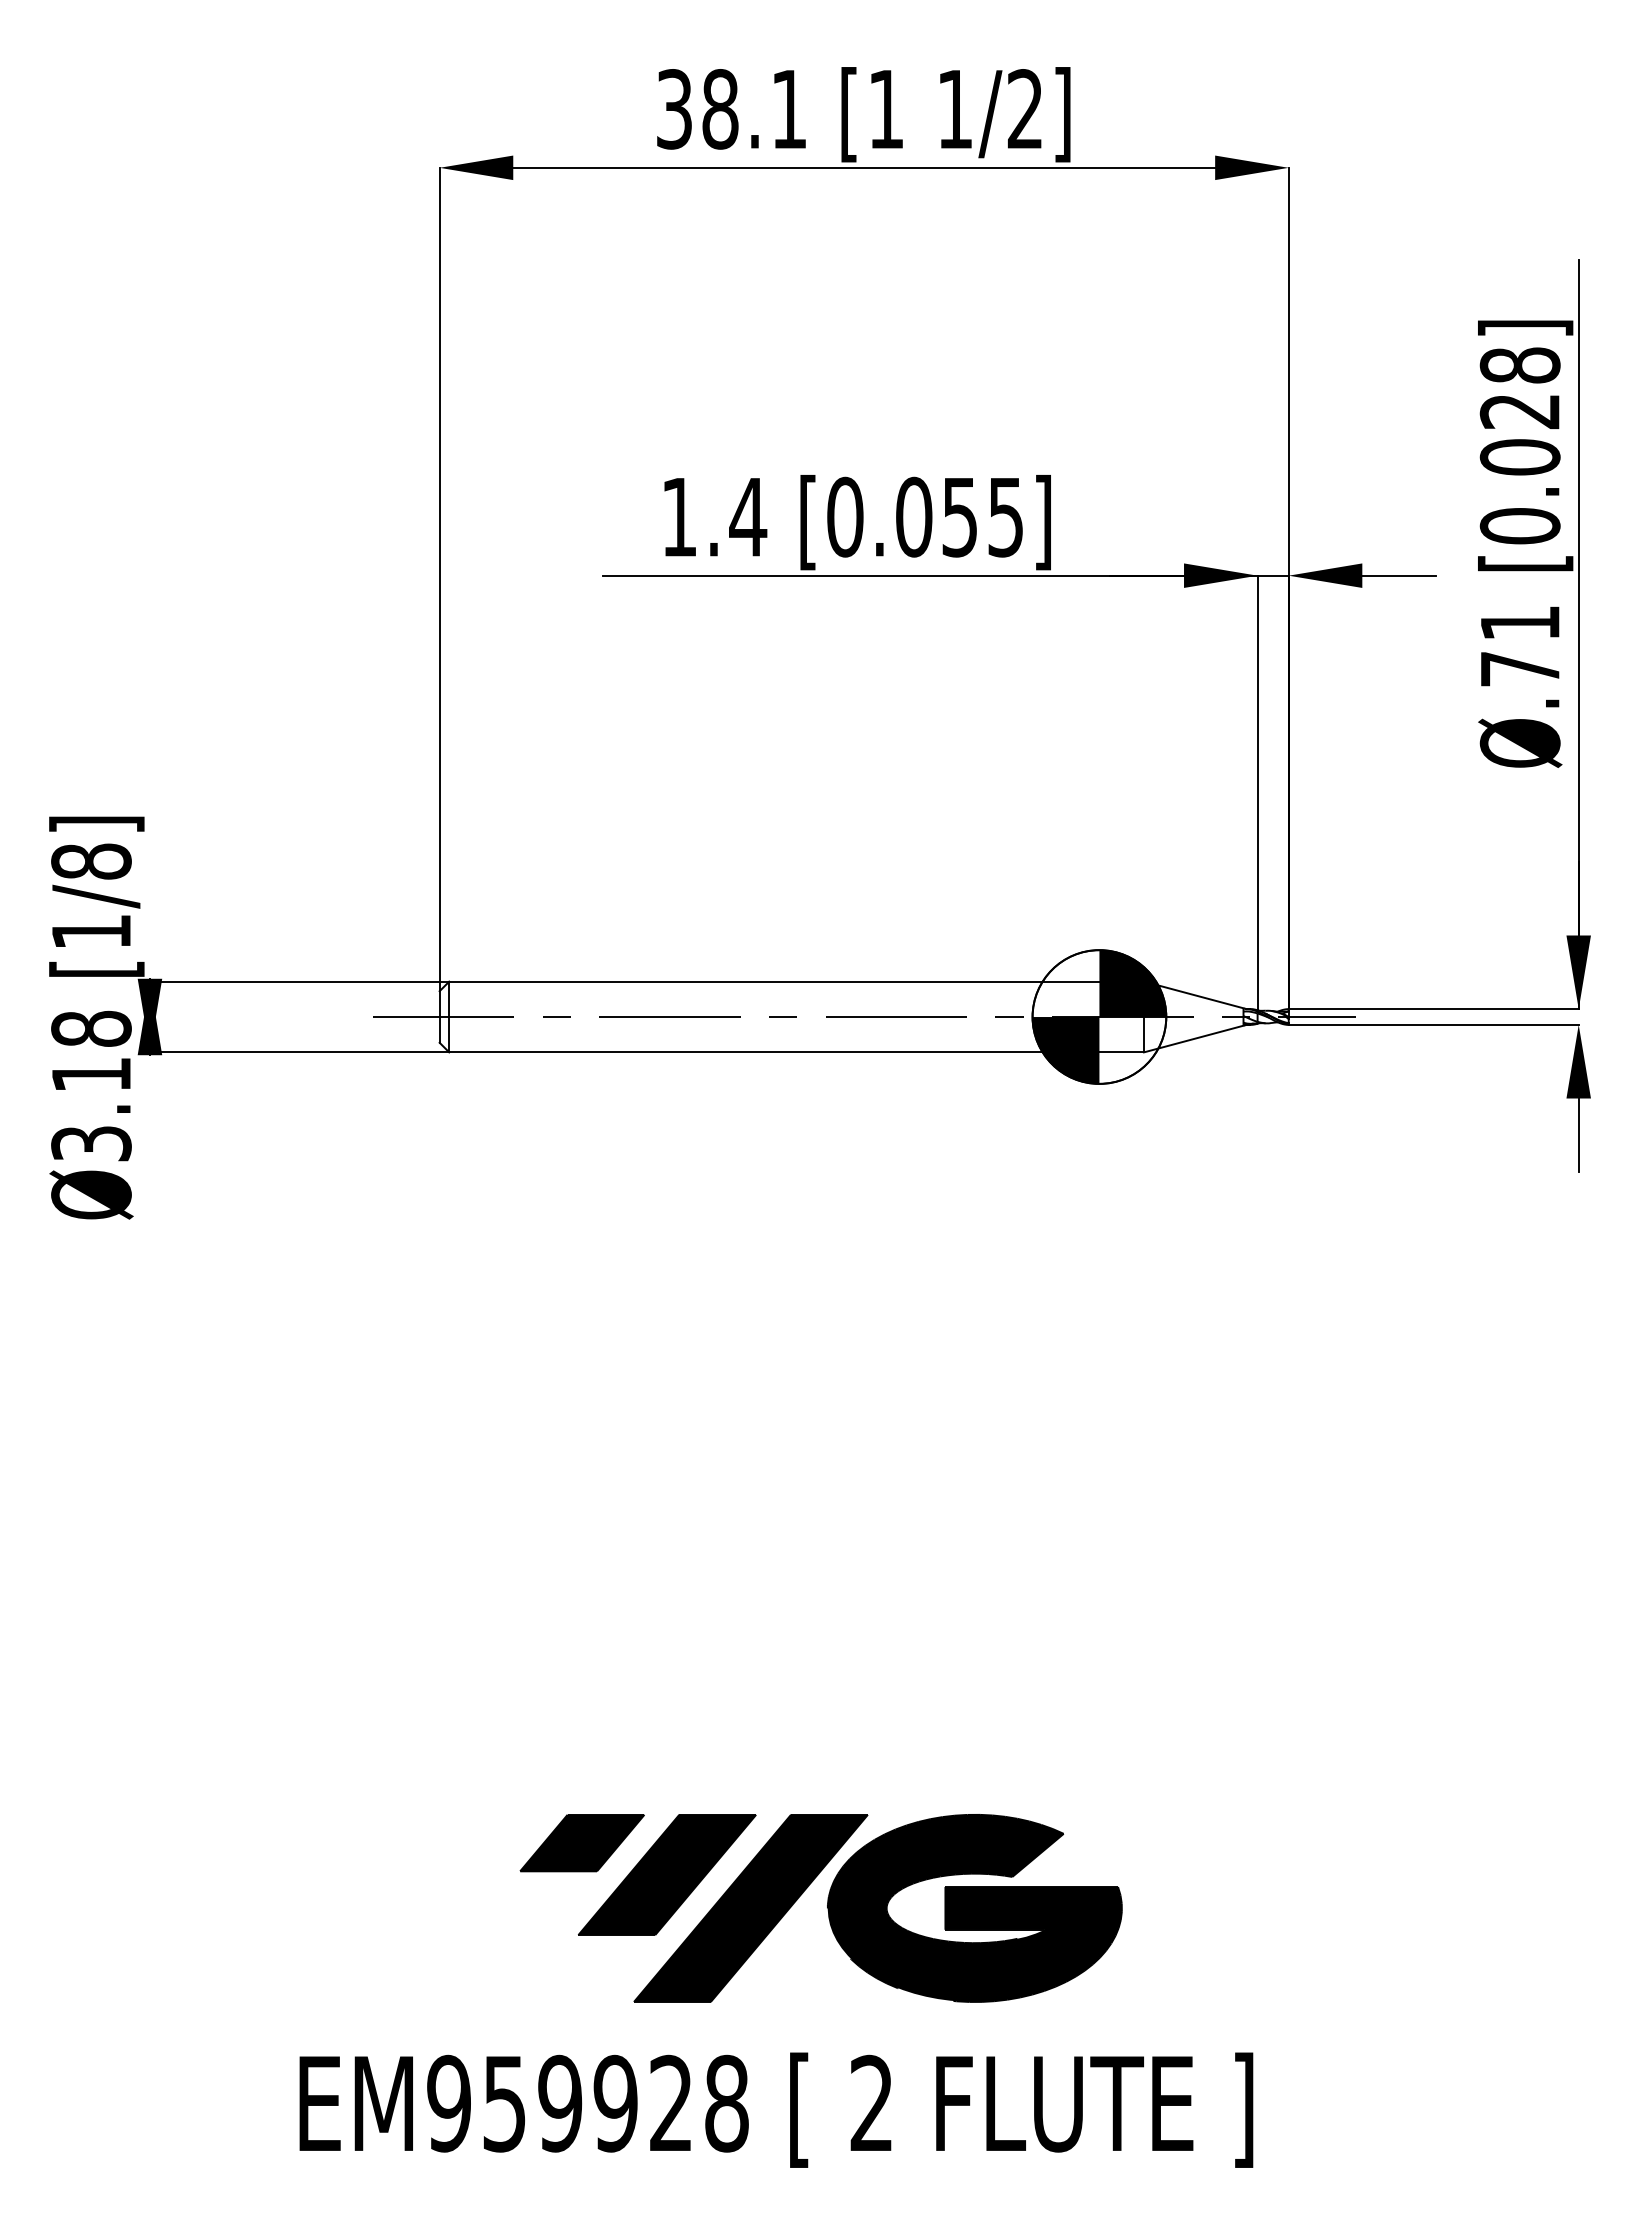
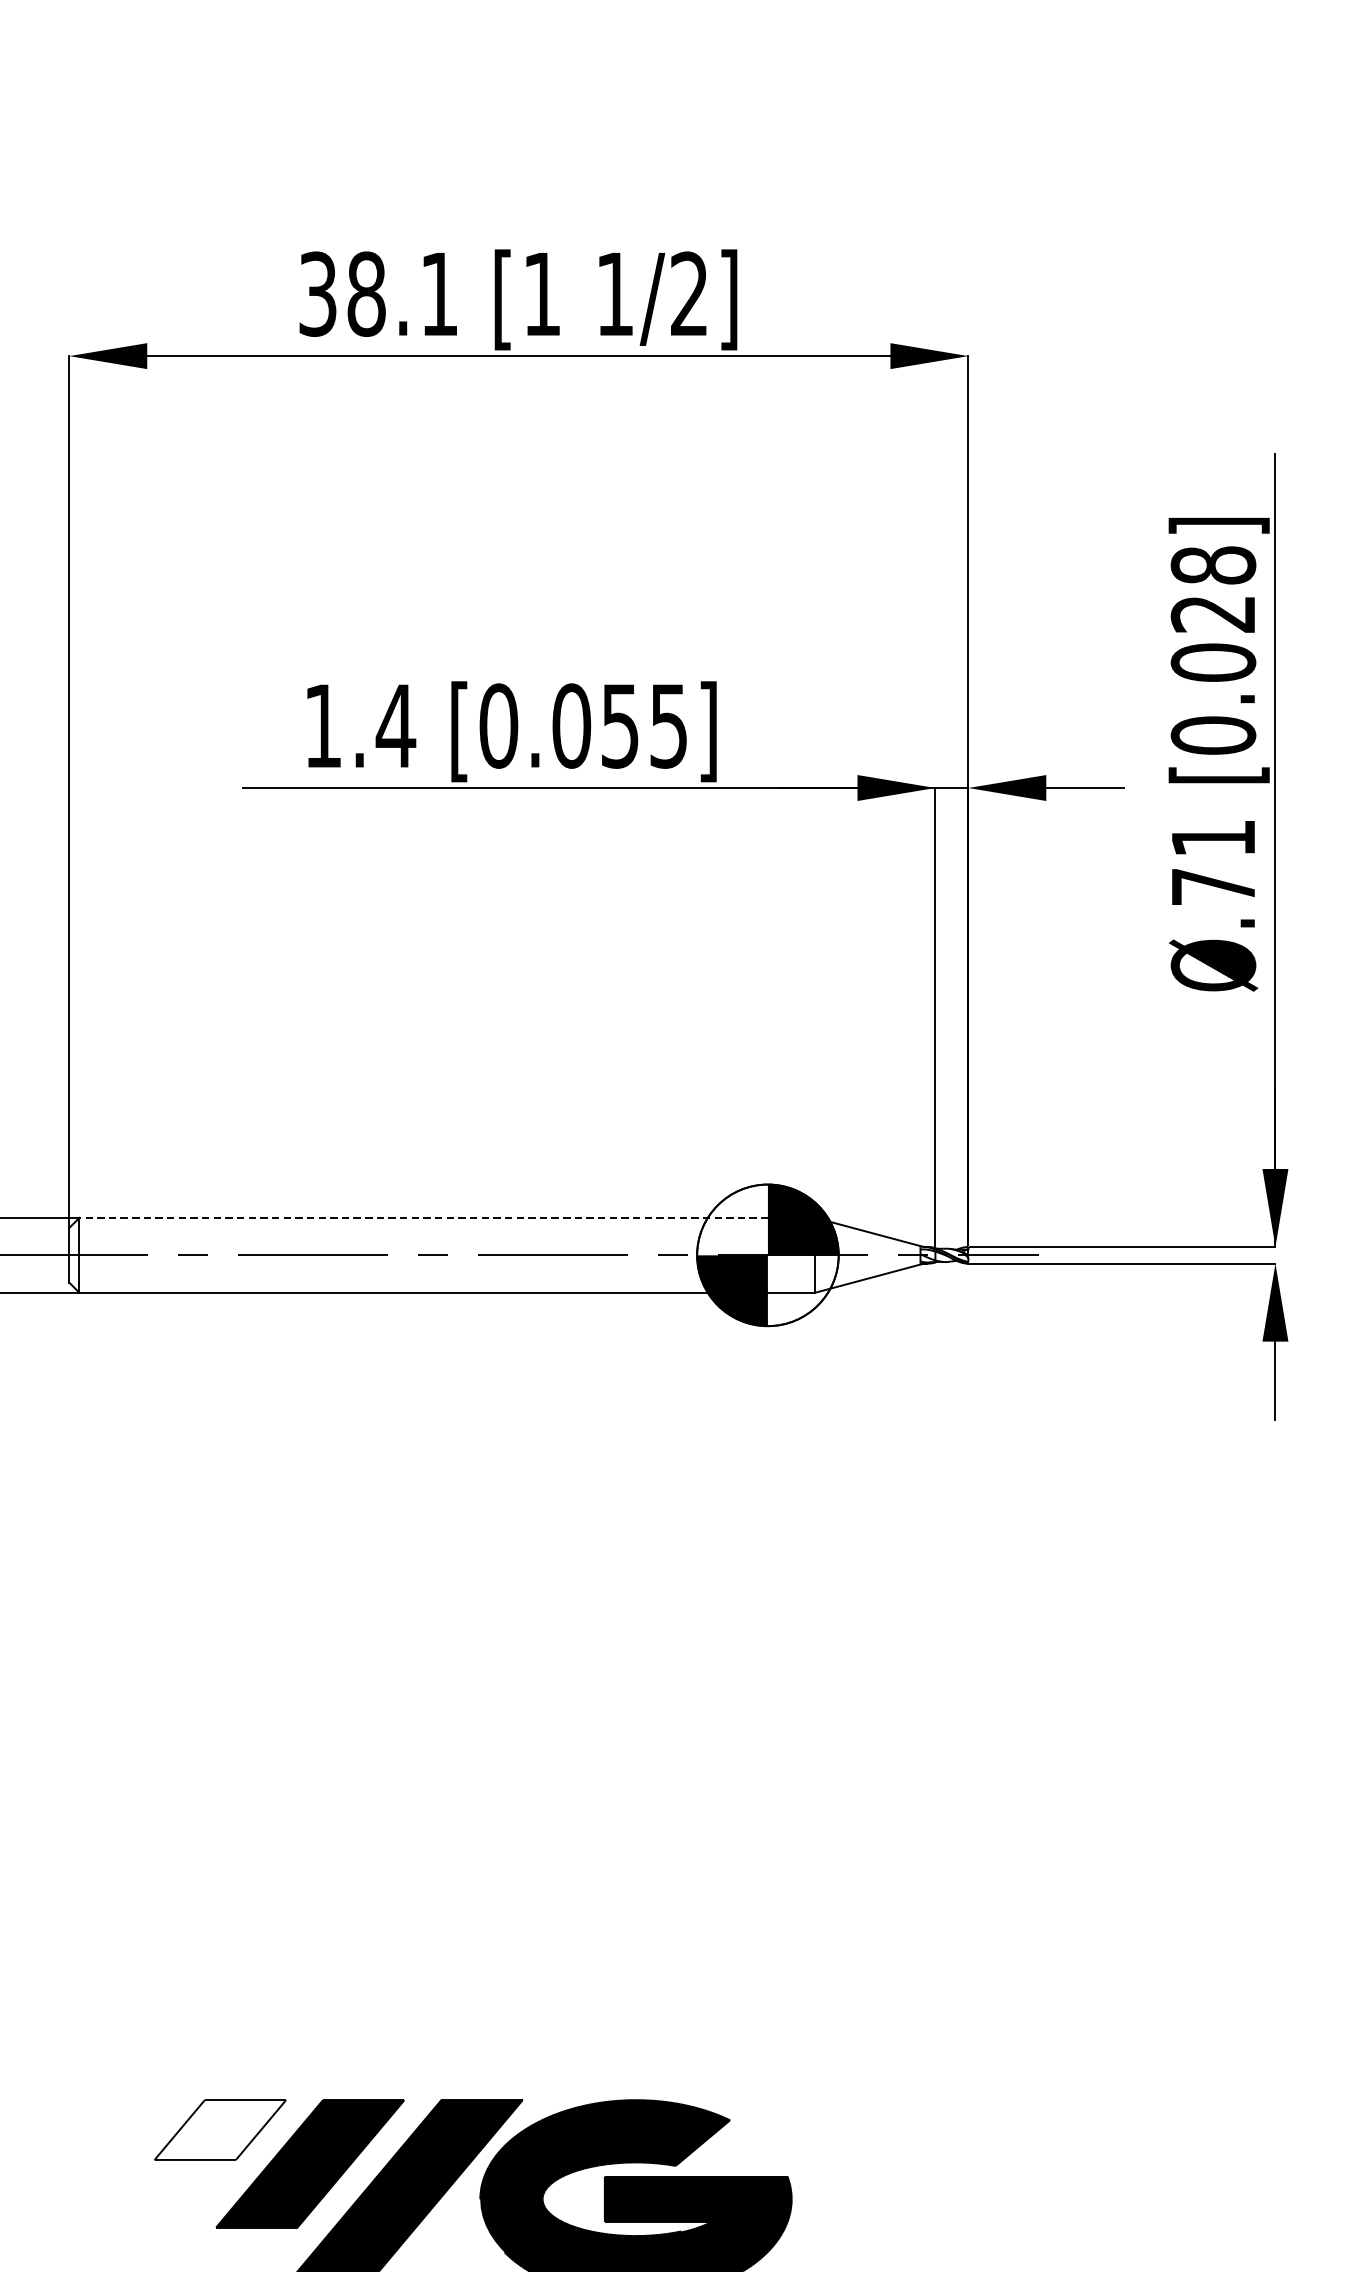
line: (796, 981) -> (447, 1217), solid -> dashed
fill: (582, 1842) -> (220, 2129), removed

